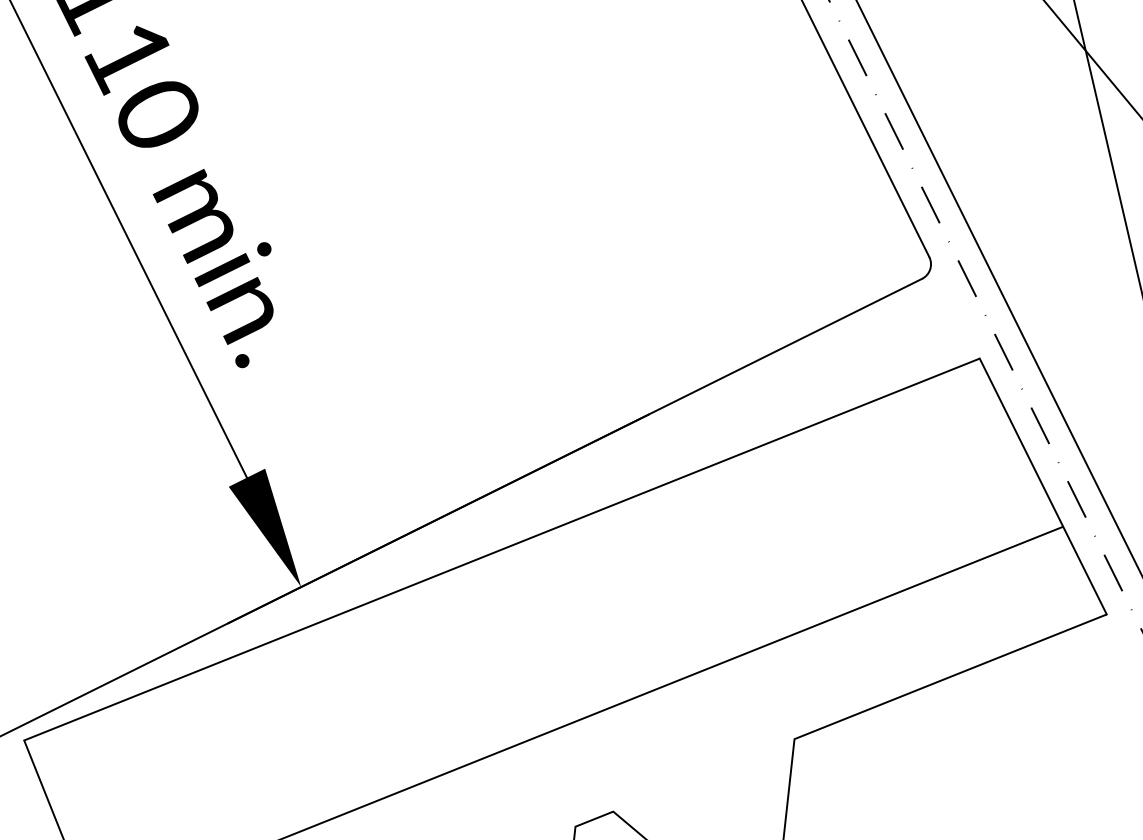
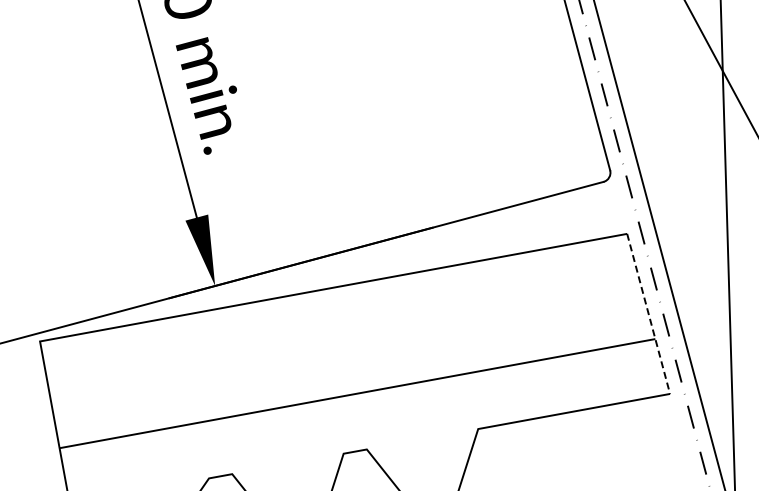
line: (1042, 485) -> (648, 313), solid -> dashed

